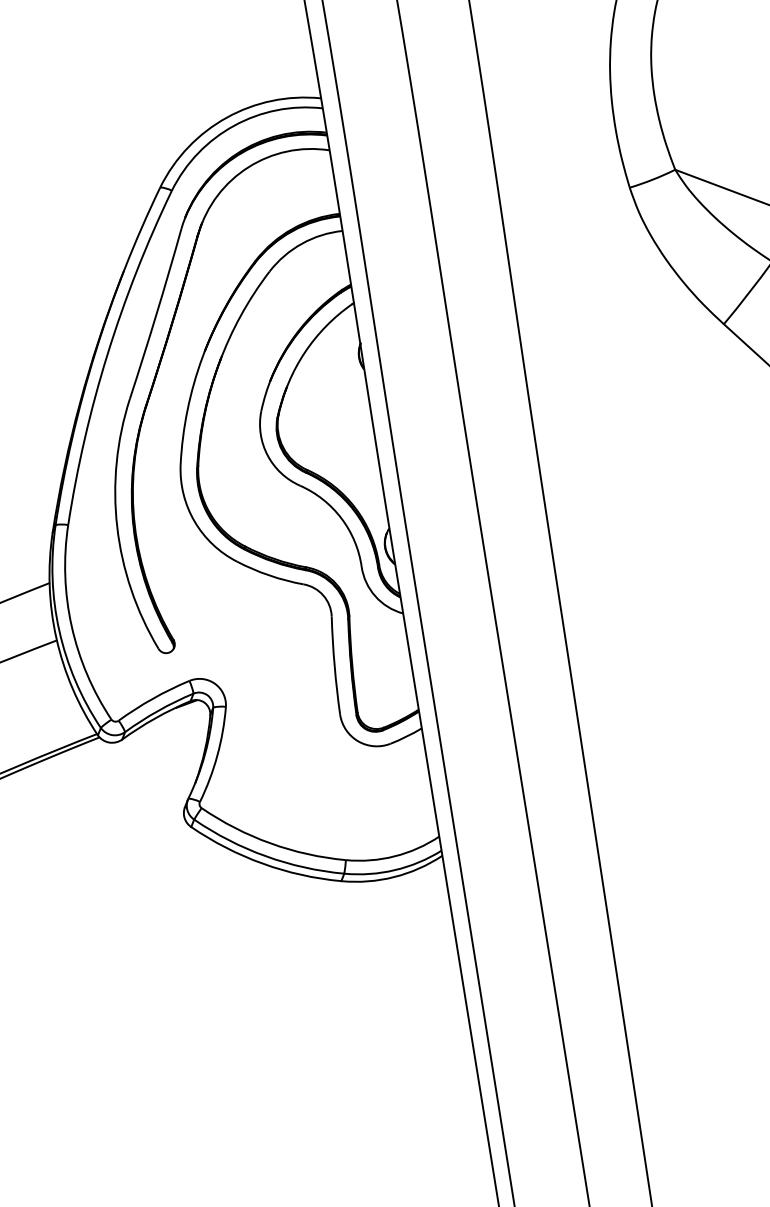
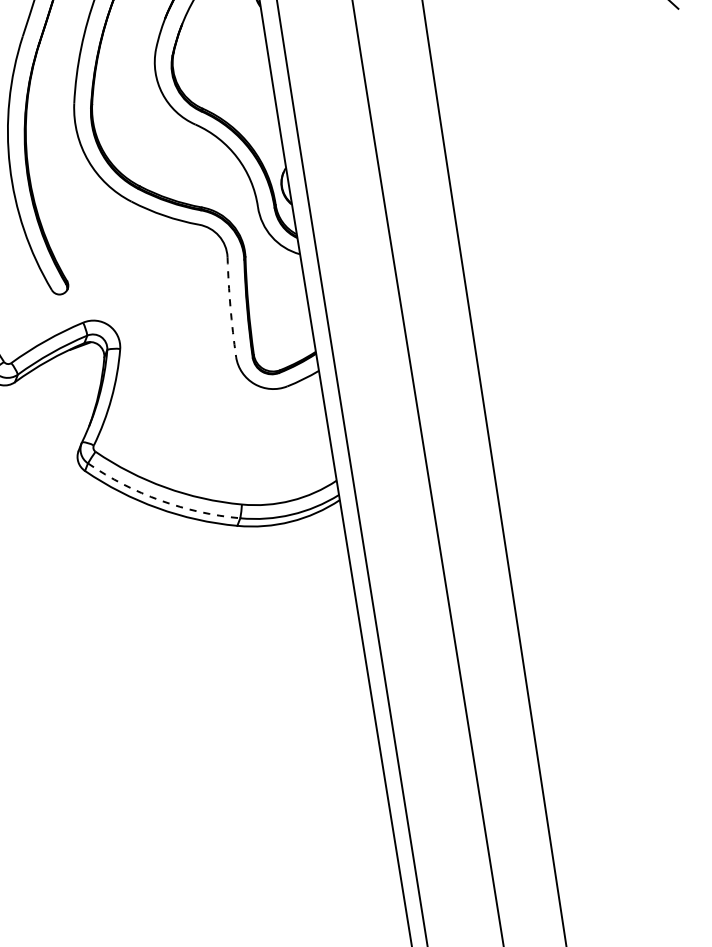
arc: (334, 665) -> (230, 307), solid -> dashed
arc: (265, 856) -> (160, 500), solid -> dashed

